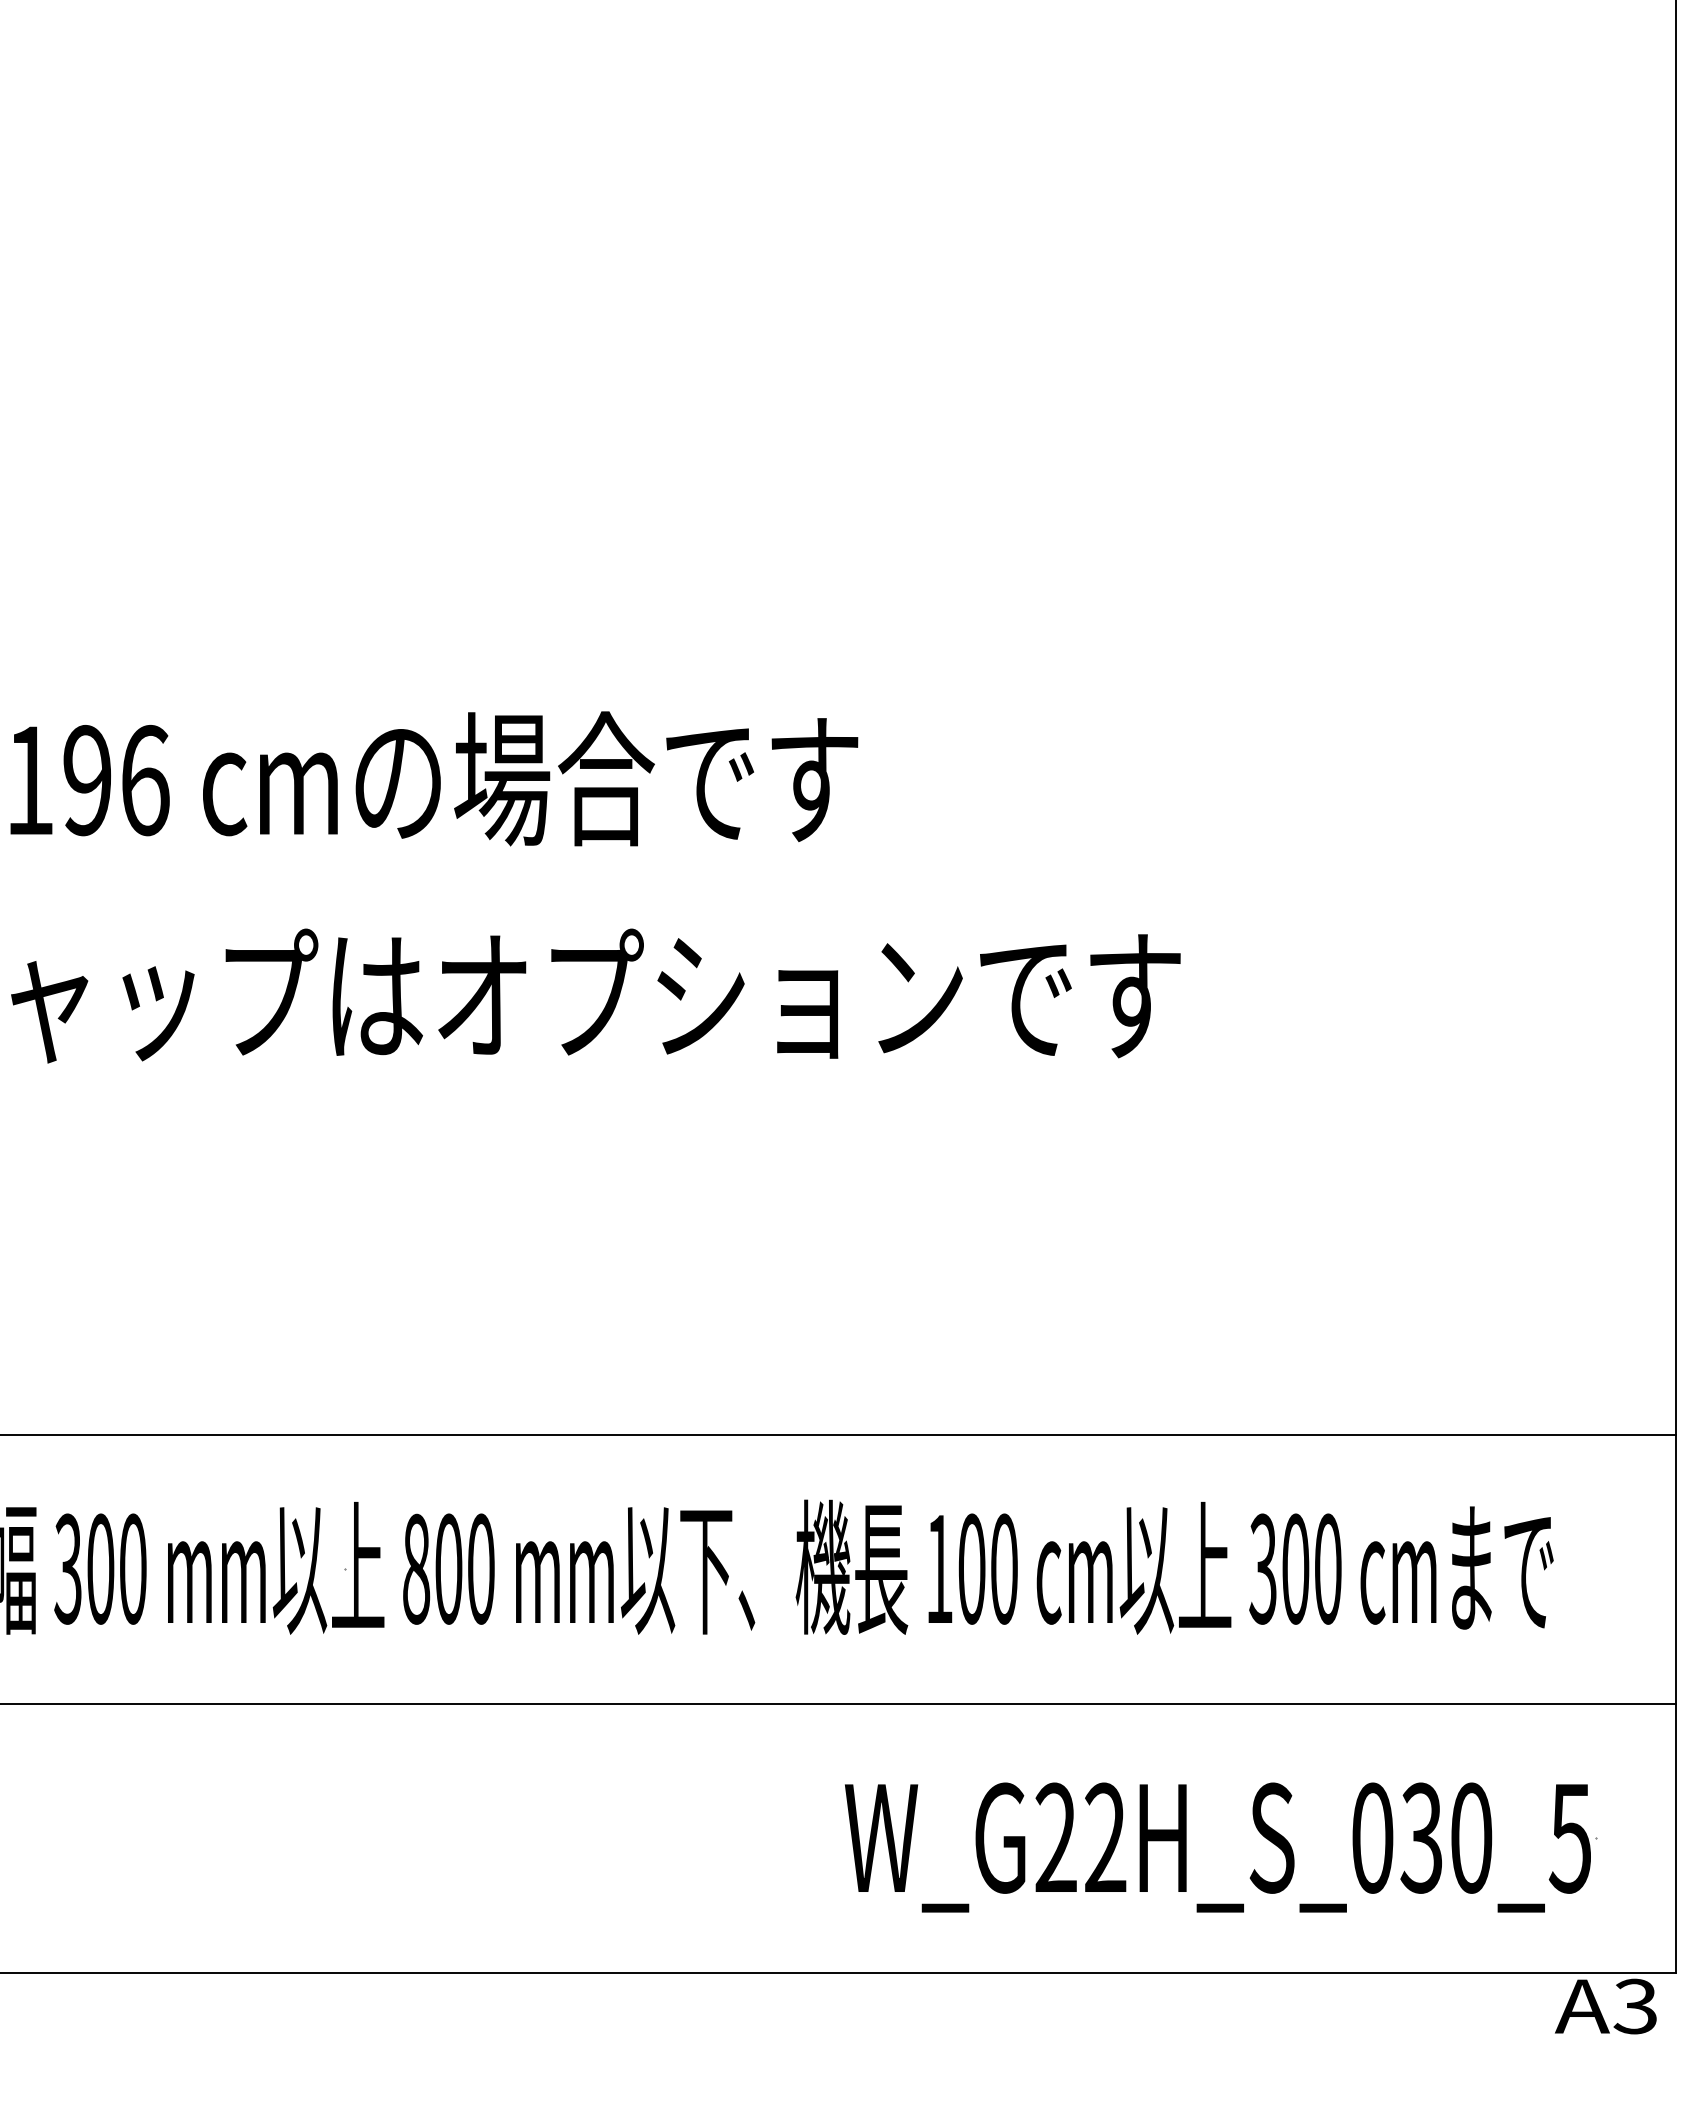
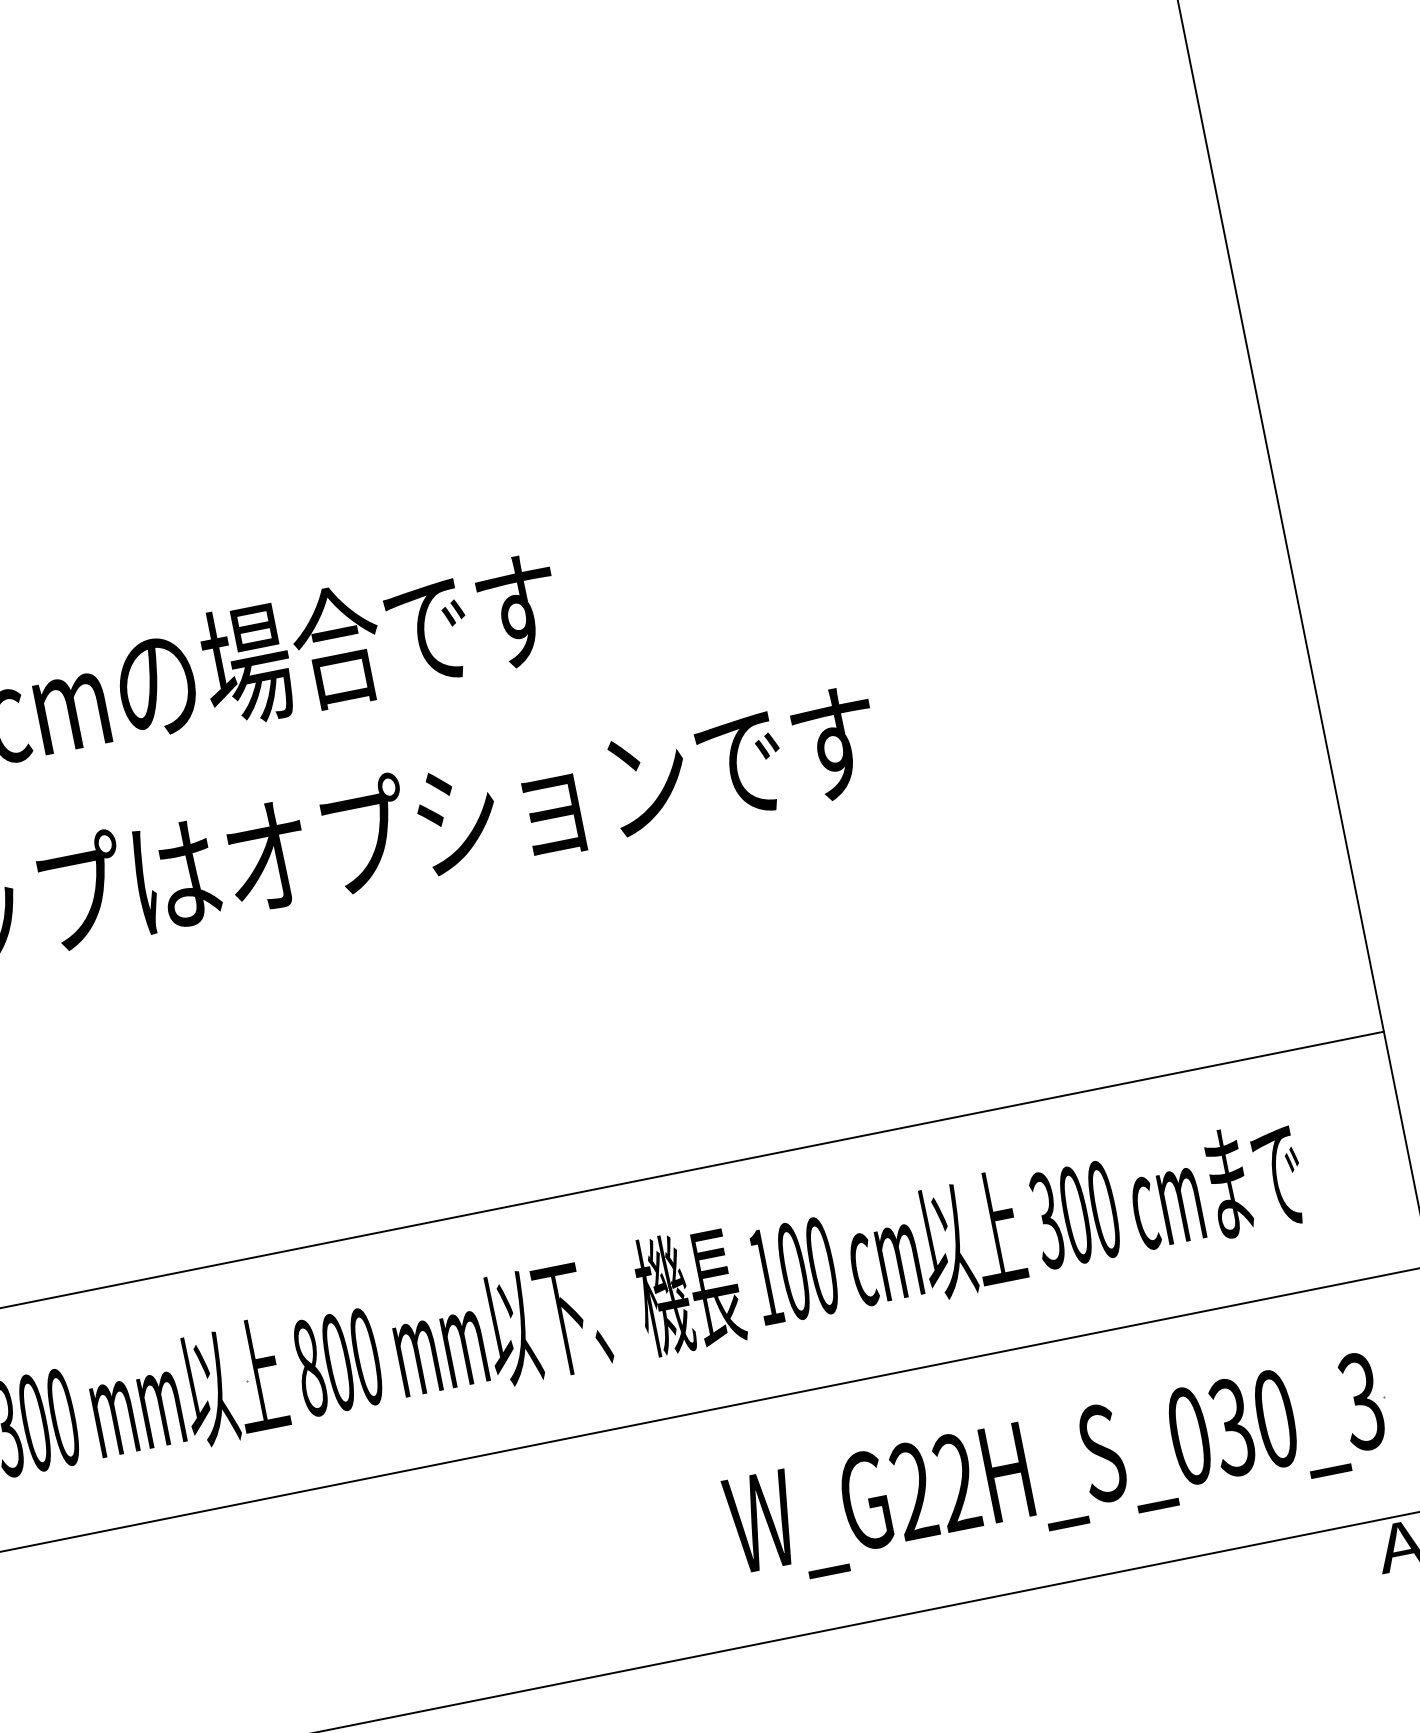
text: (1569, 1837) -> (1360, 1401), W_G22H_S_030_5 -> W_G22H_S_030_3

